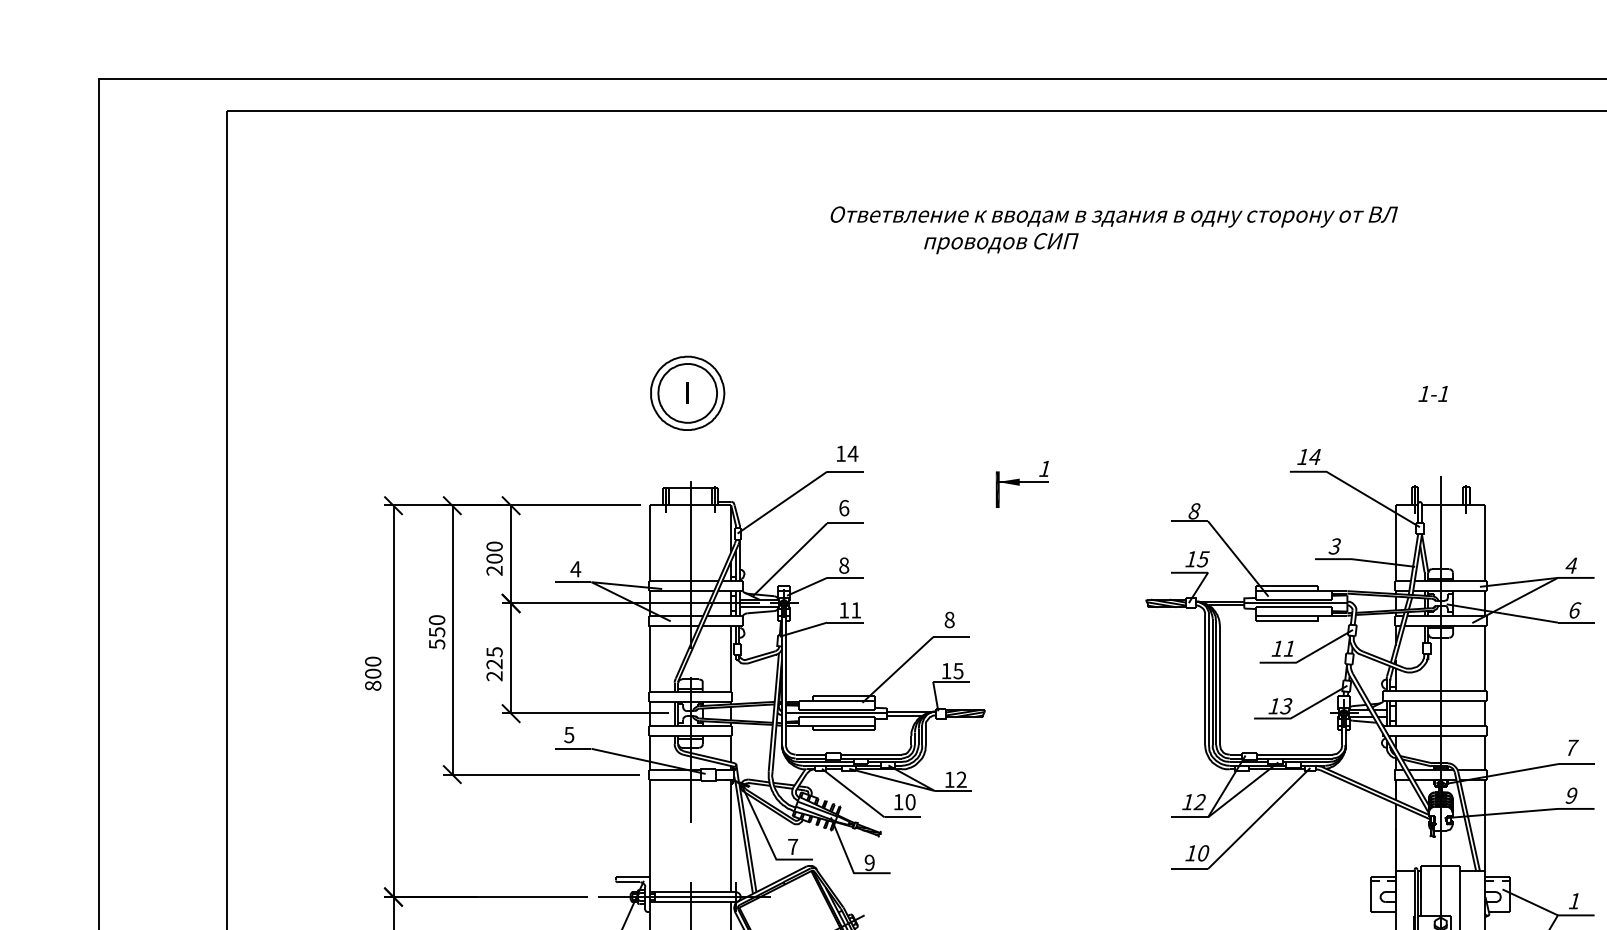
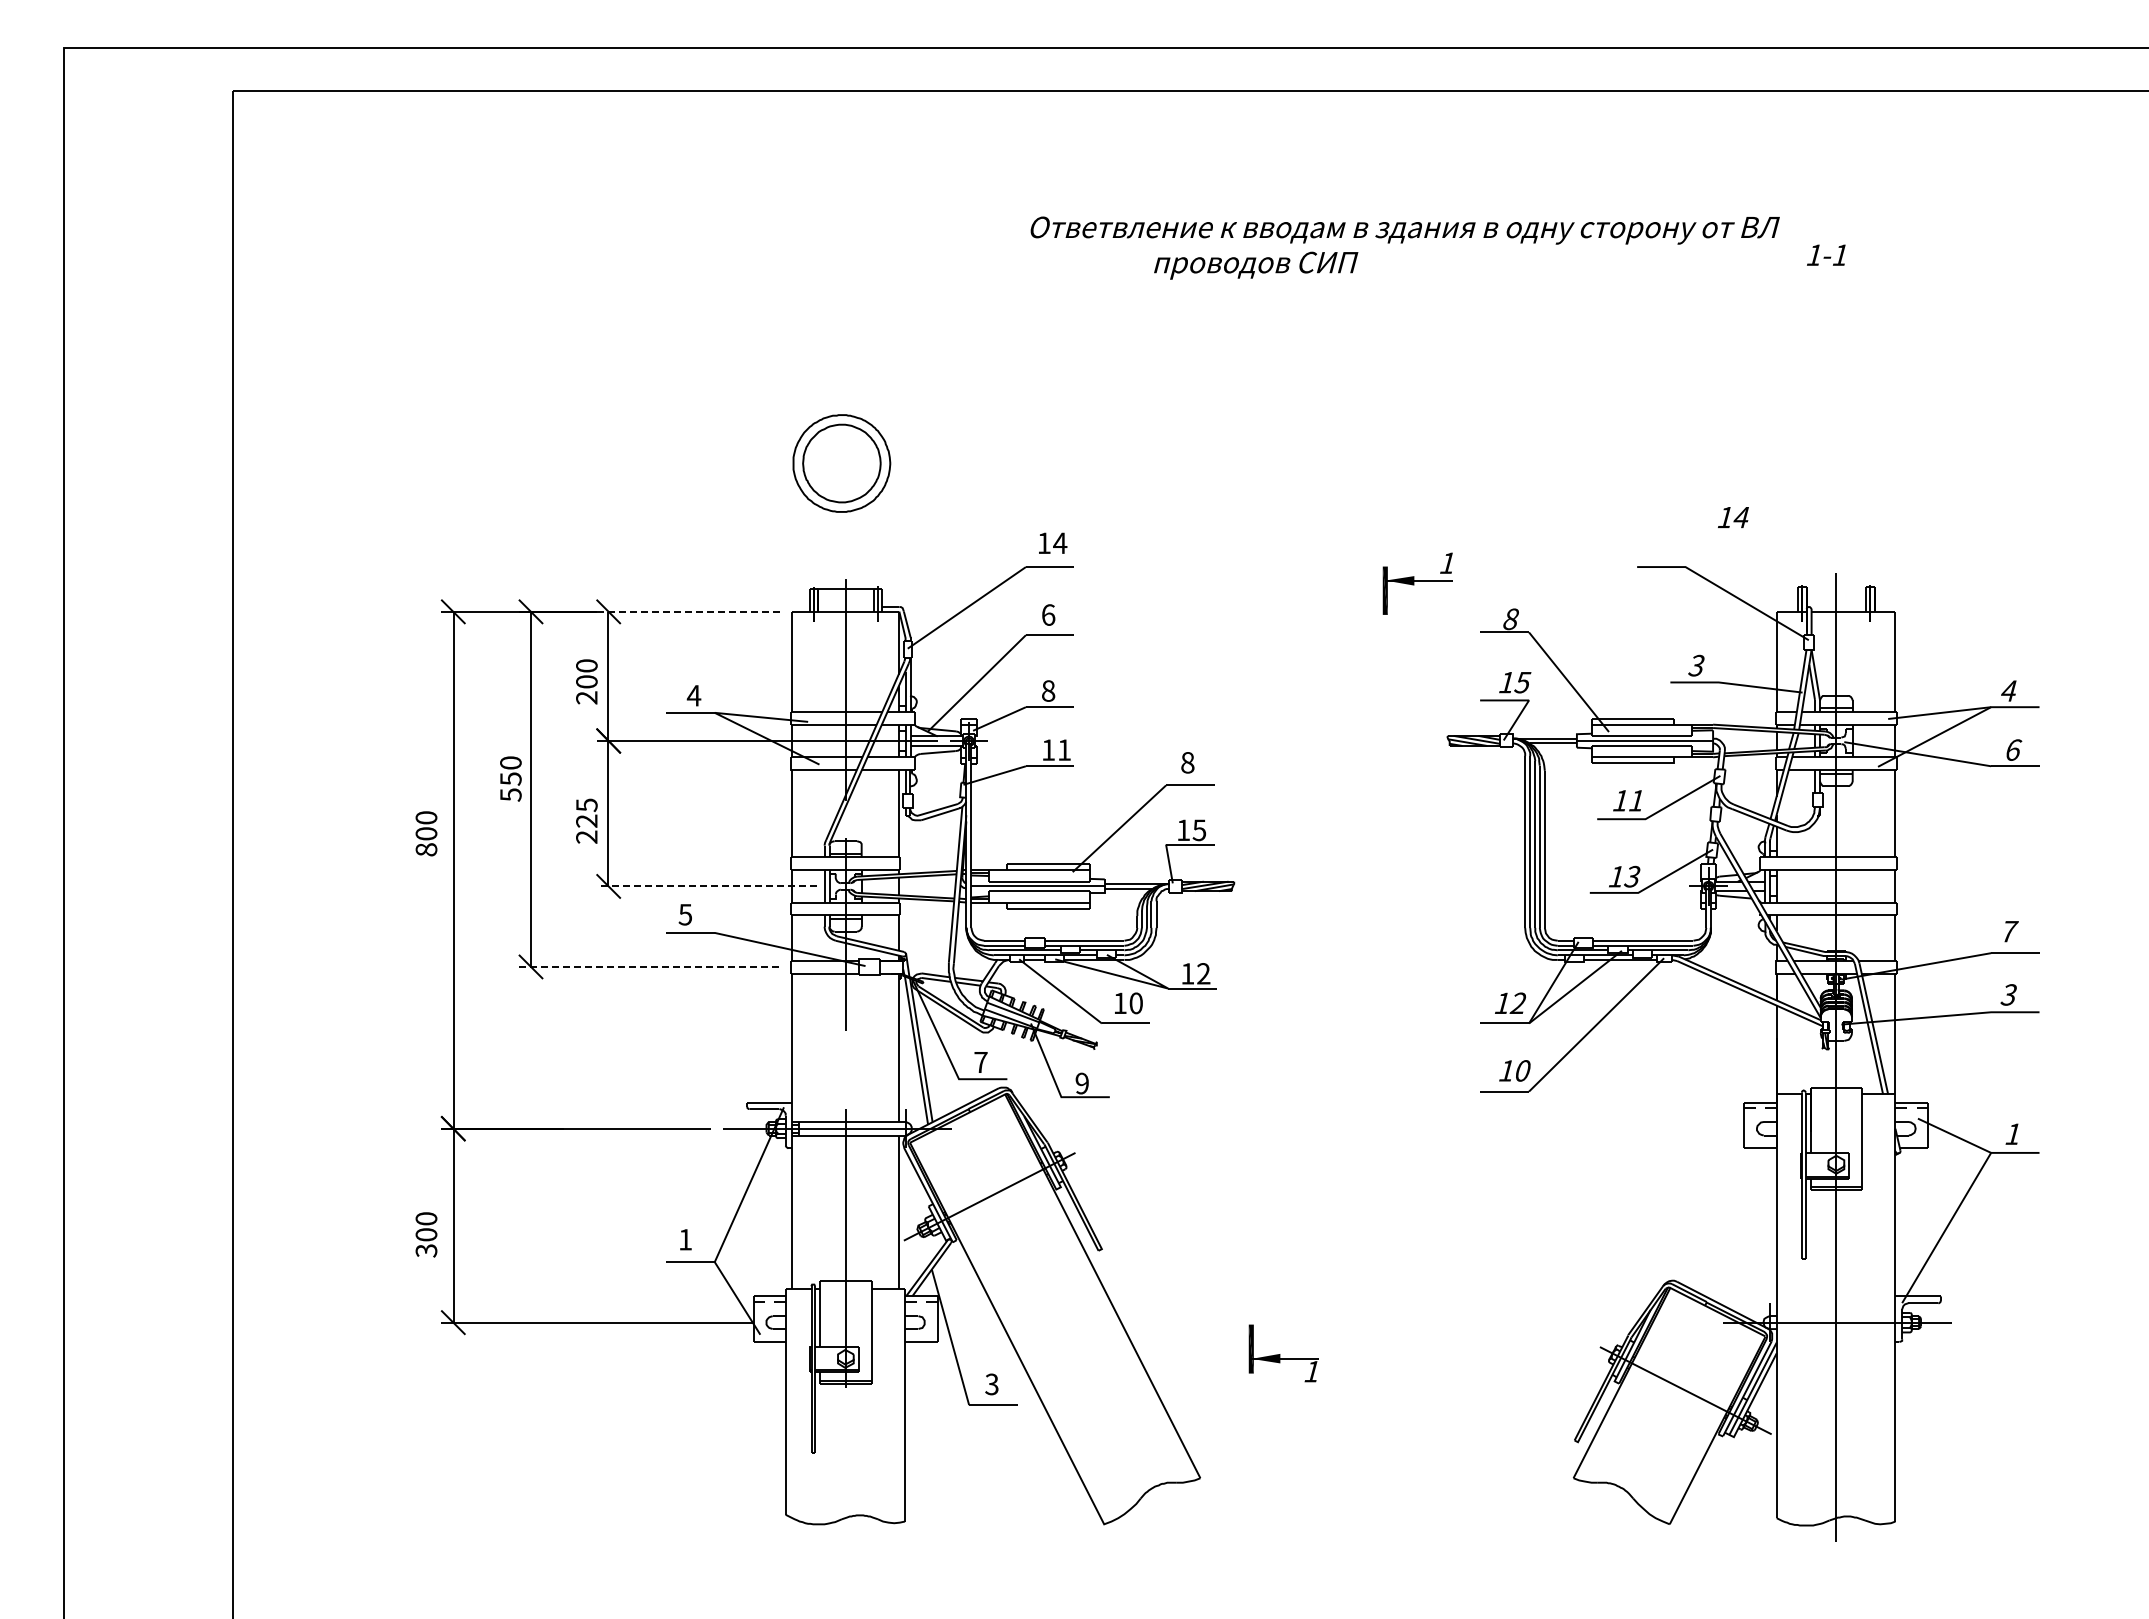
fill: (687, 393) -> (841, 463), removed
text: (1433, 393) -> (1826, 254), moved
text: (1309, 456) -> (1733, 517), moved
part: (1022, 484) -> (1417, 583), moved
line: (571, 505) -> (688, 611), solid -> dashed
line: (585, 713) -> (706, 886), solid -> dashed
line: (541, 774) -> (648, 967), solid -> dashed
text: (1571, 795) -> (2008, 994), 9 -> 3

